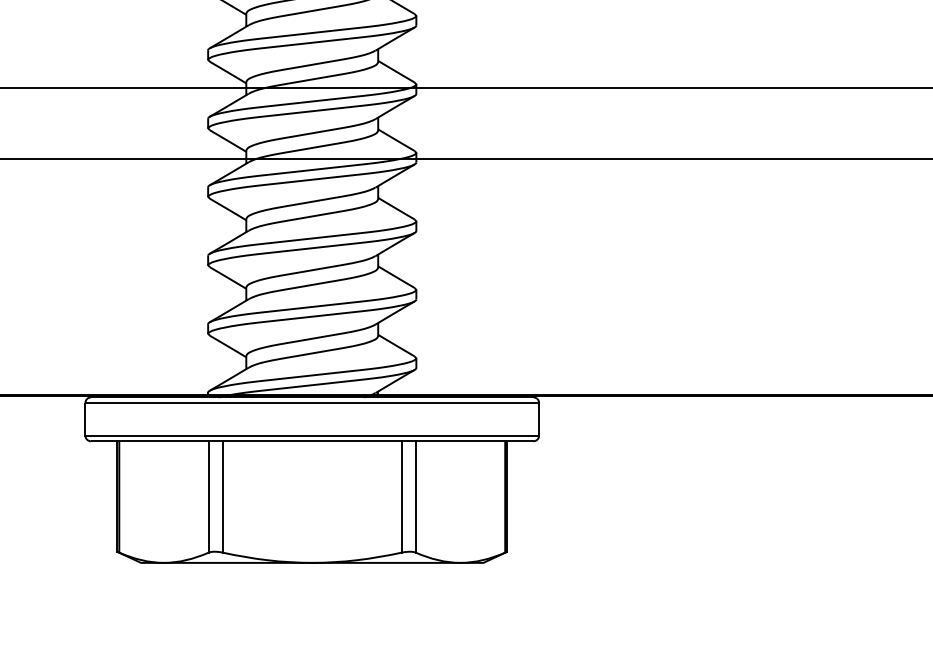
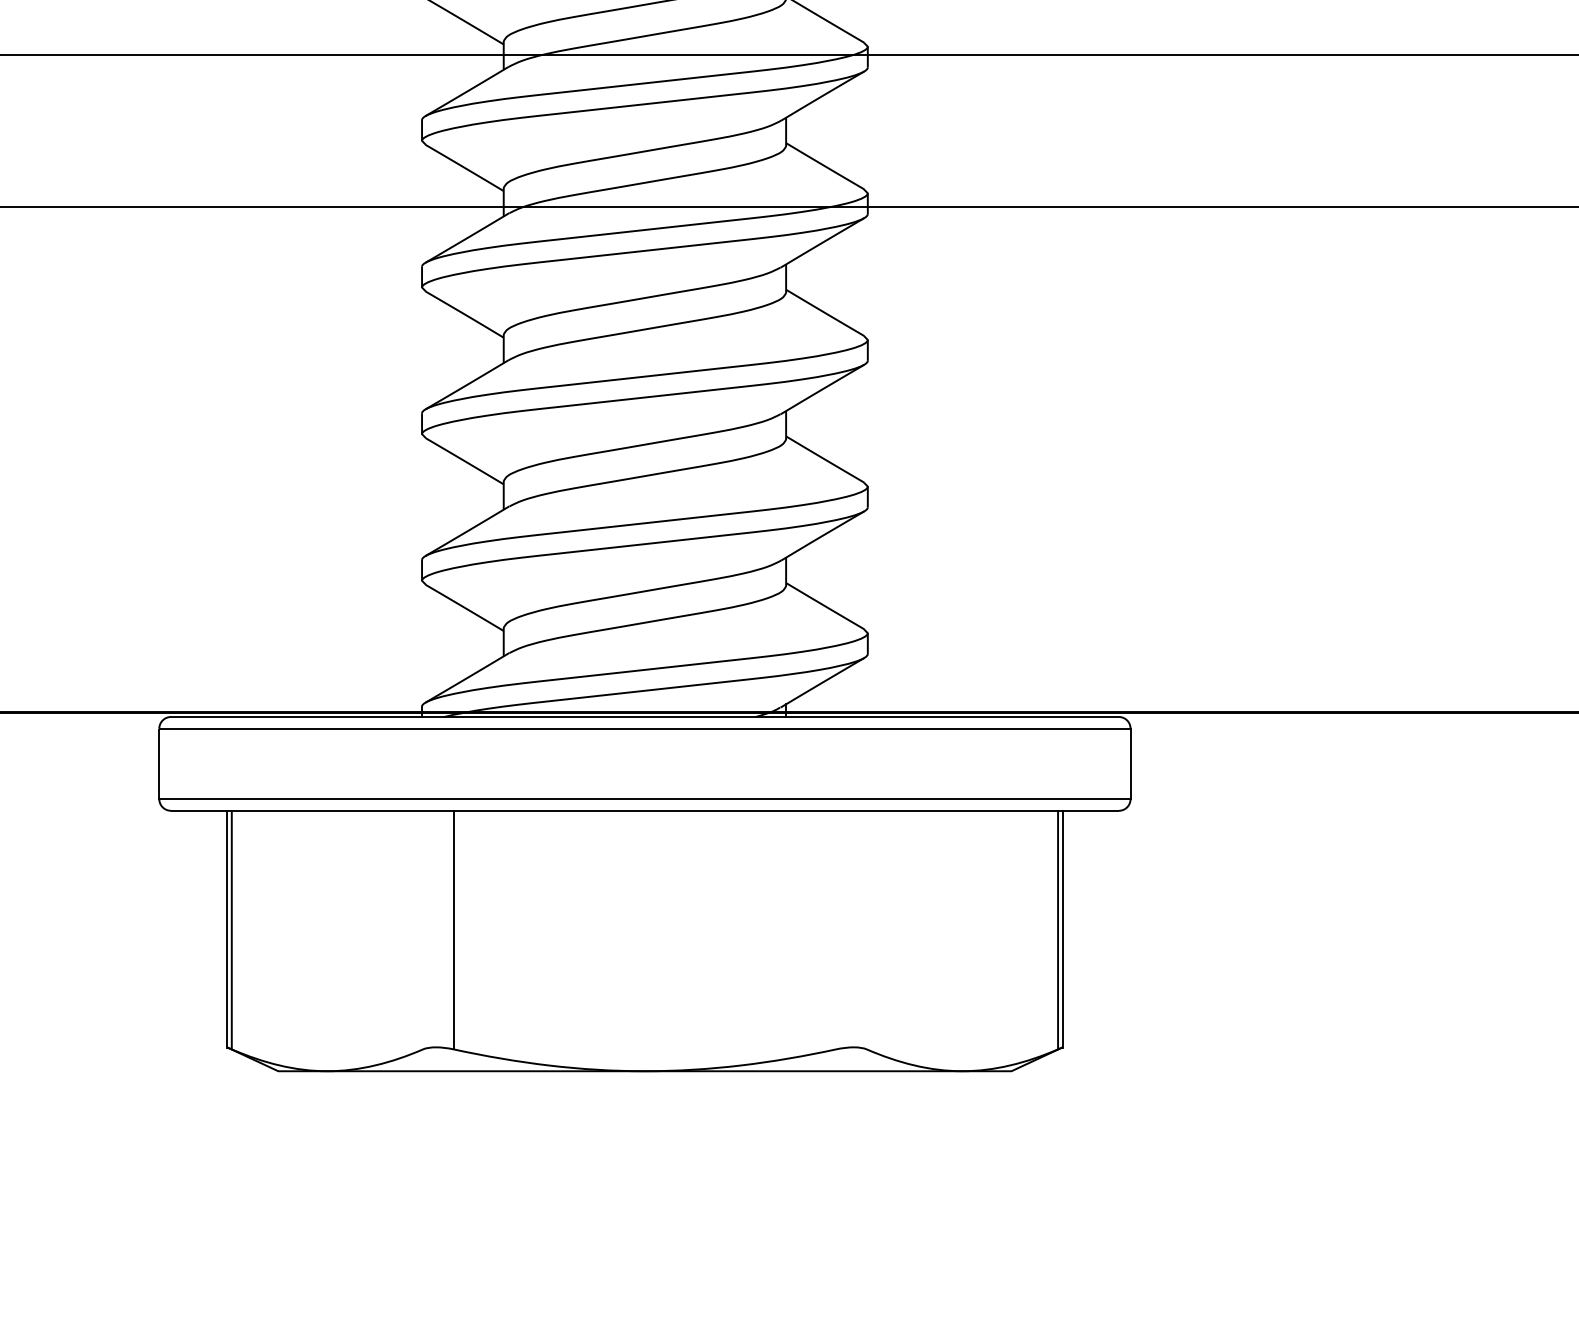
line: (208, 496) -> (422, 929), removed
line: (401, 496) -> (836, 929), removed
line: (415, 496) -> (865, 929), removed

